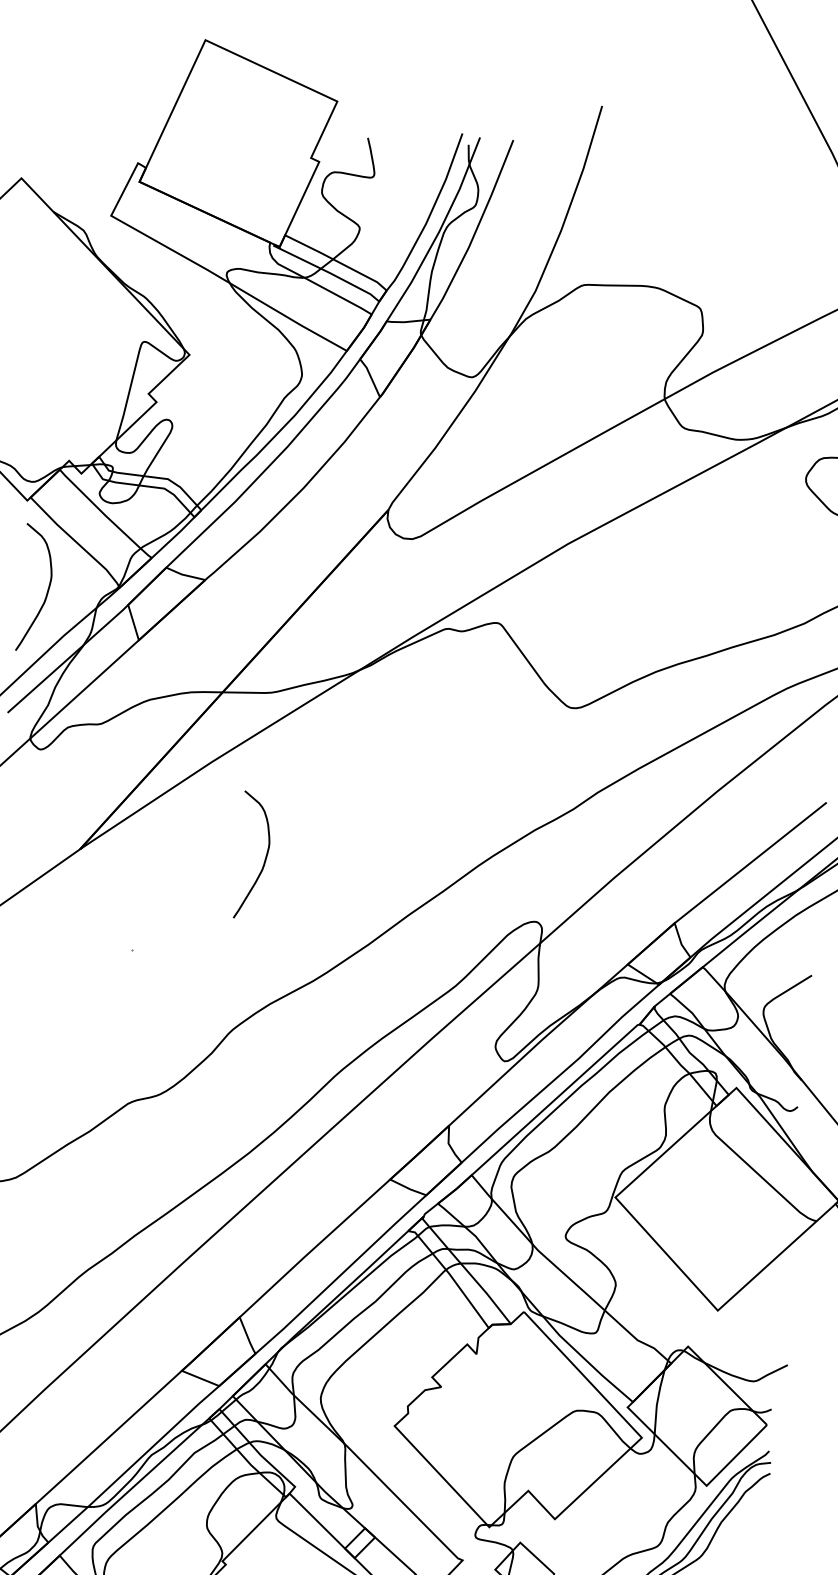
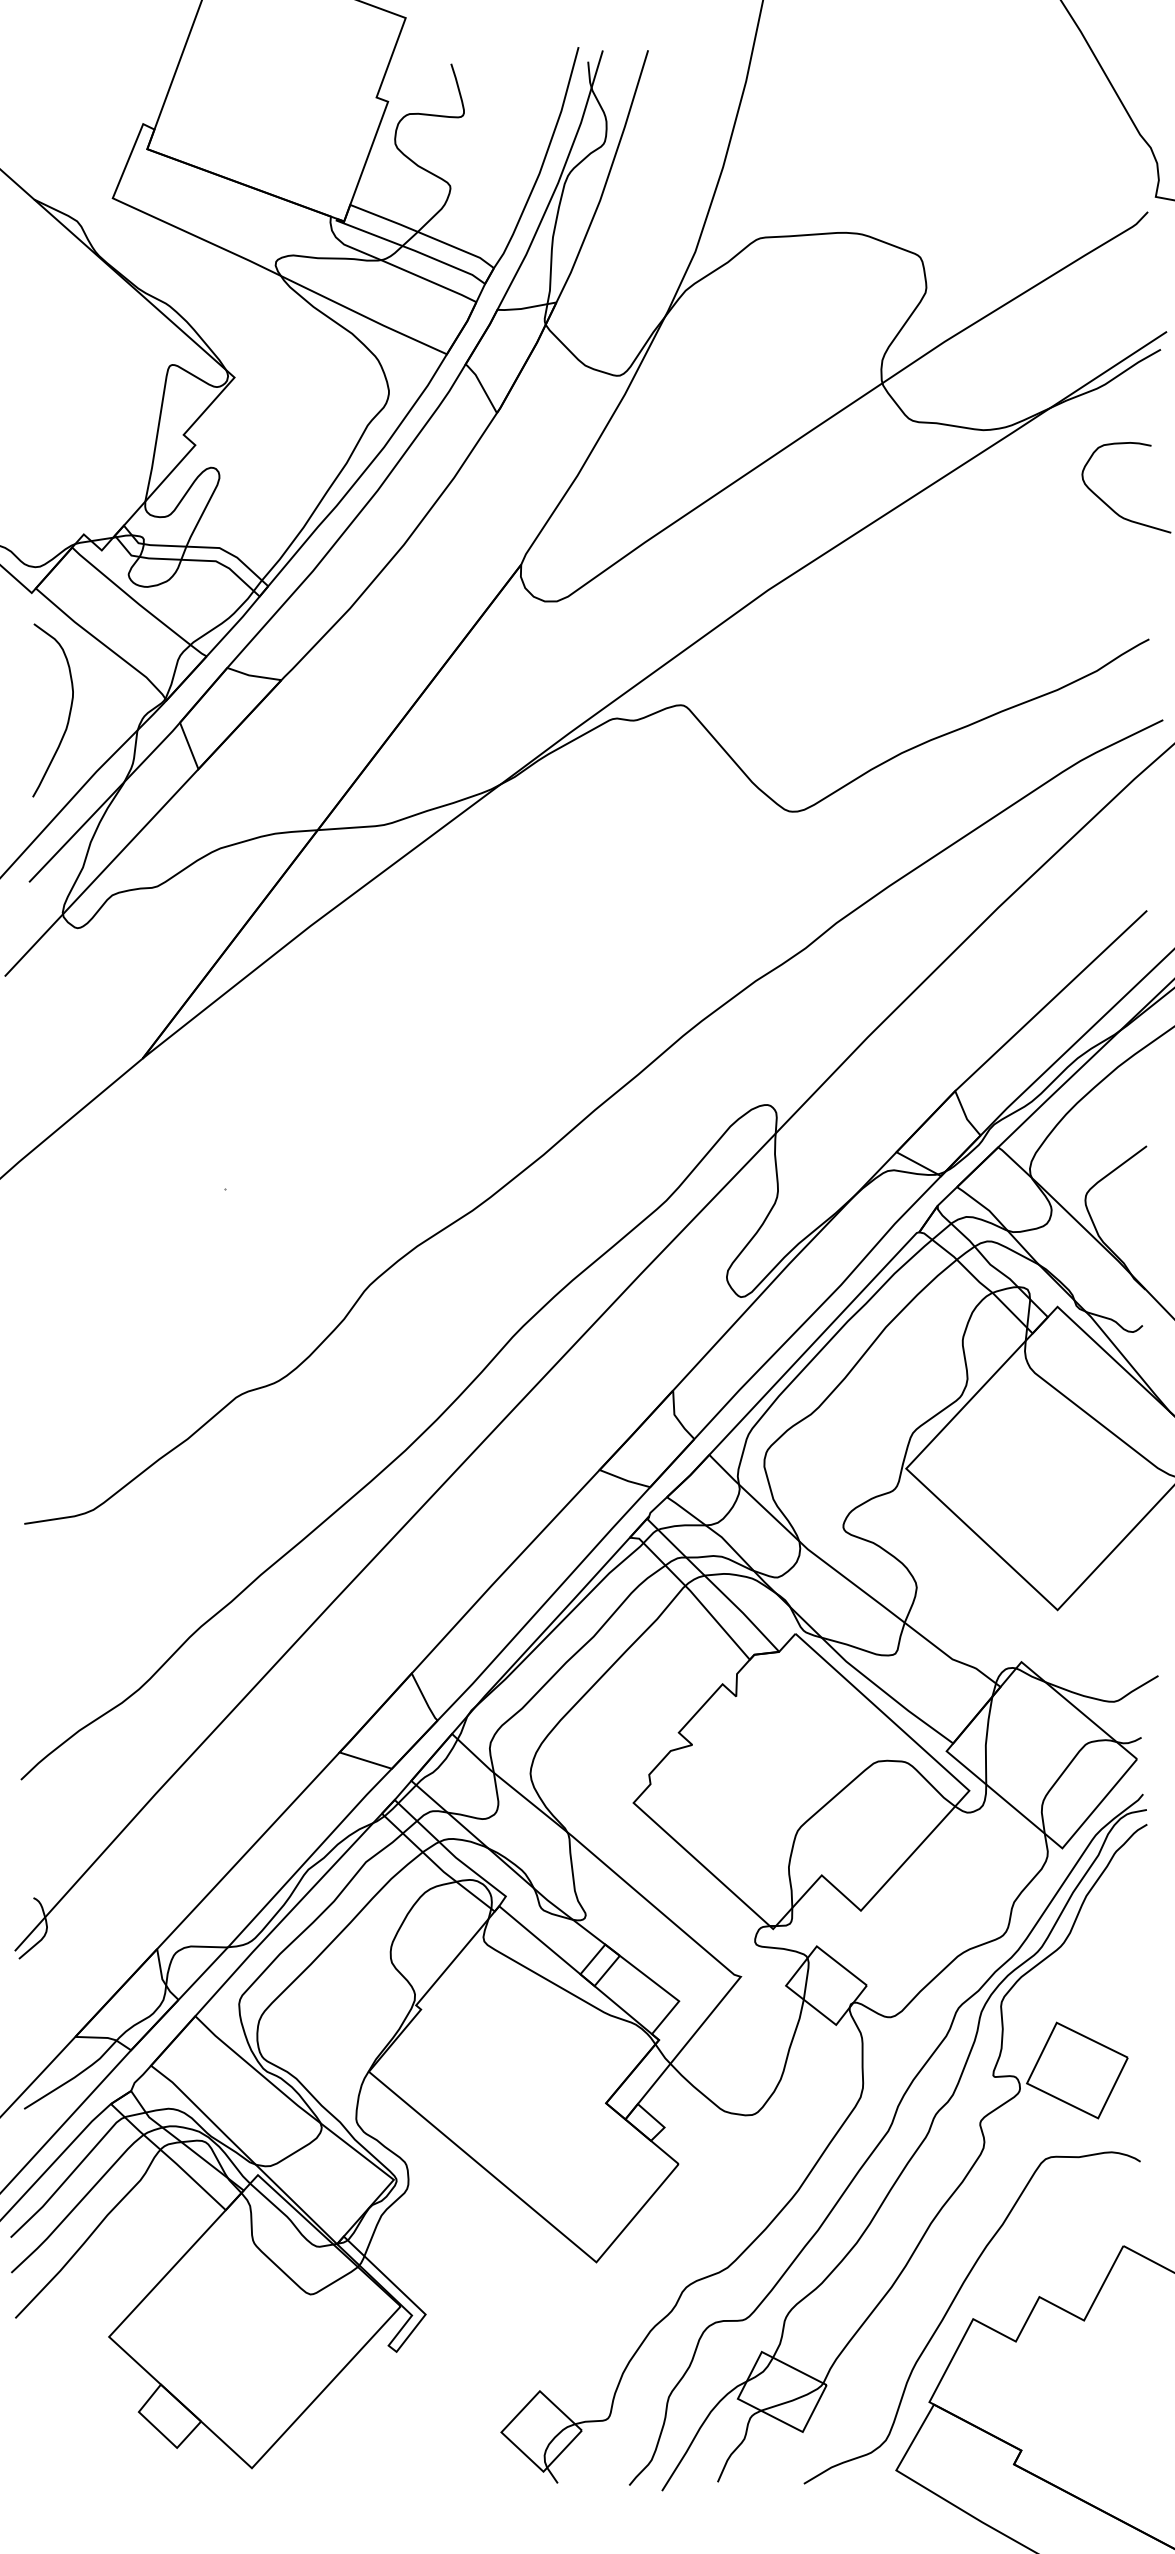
curve: (264, 859) -> (393, 1051), removed

